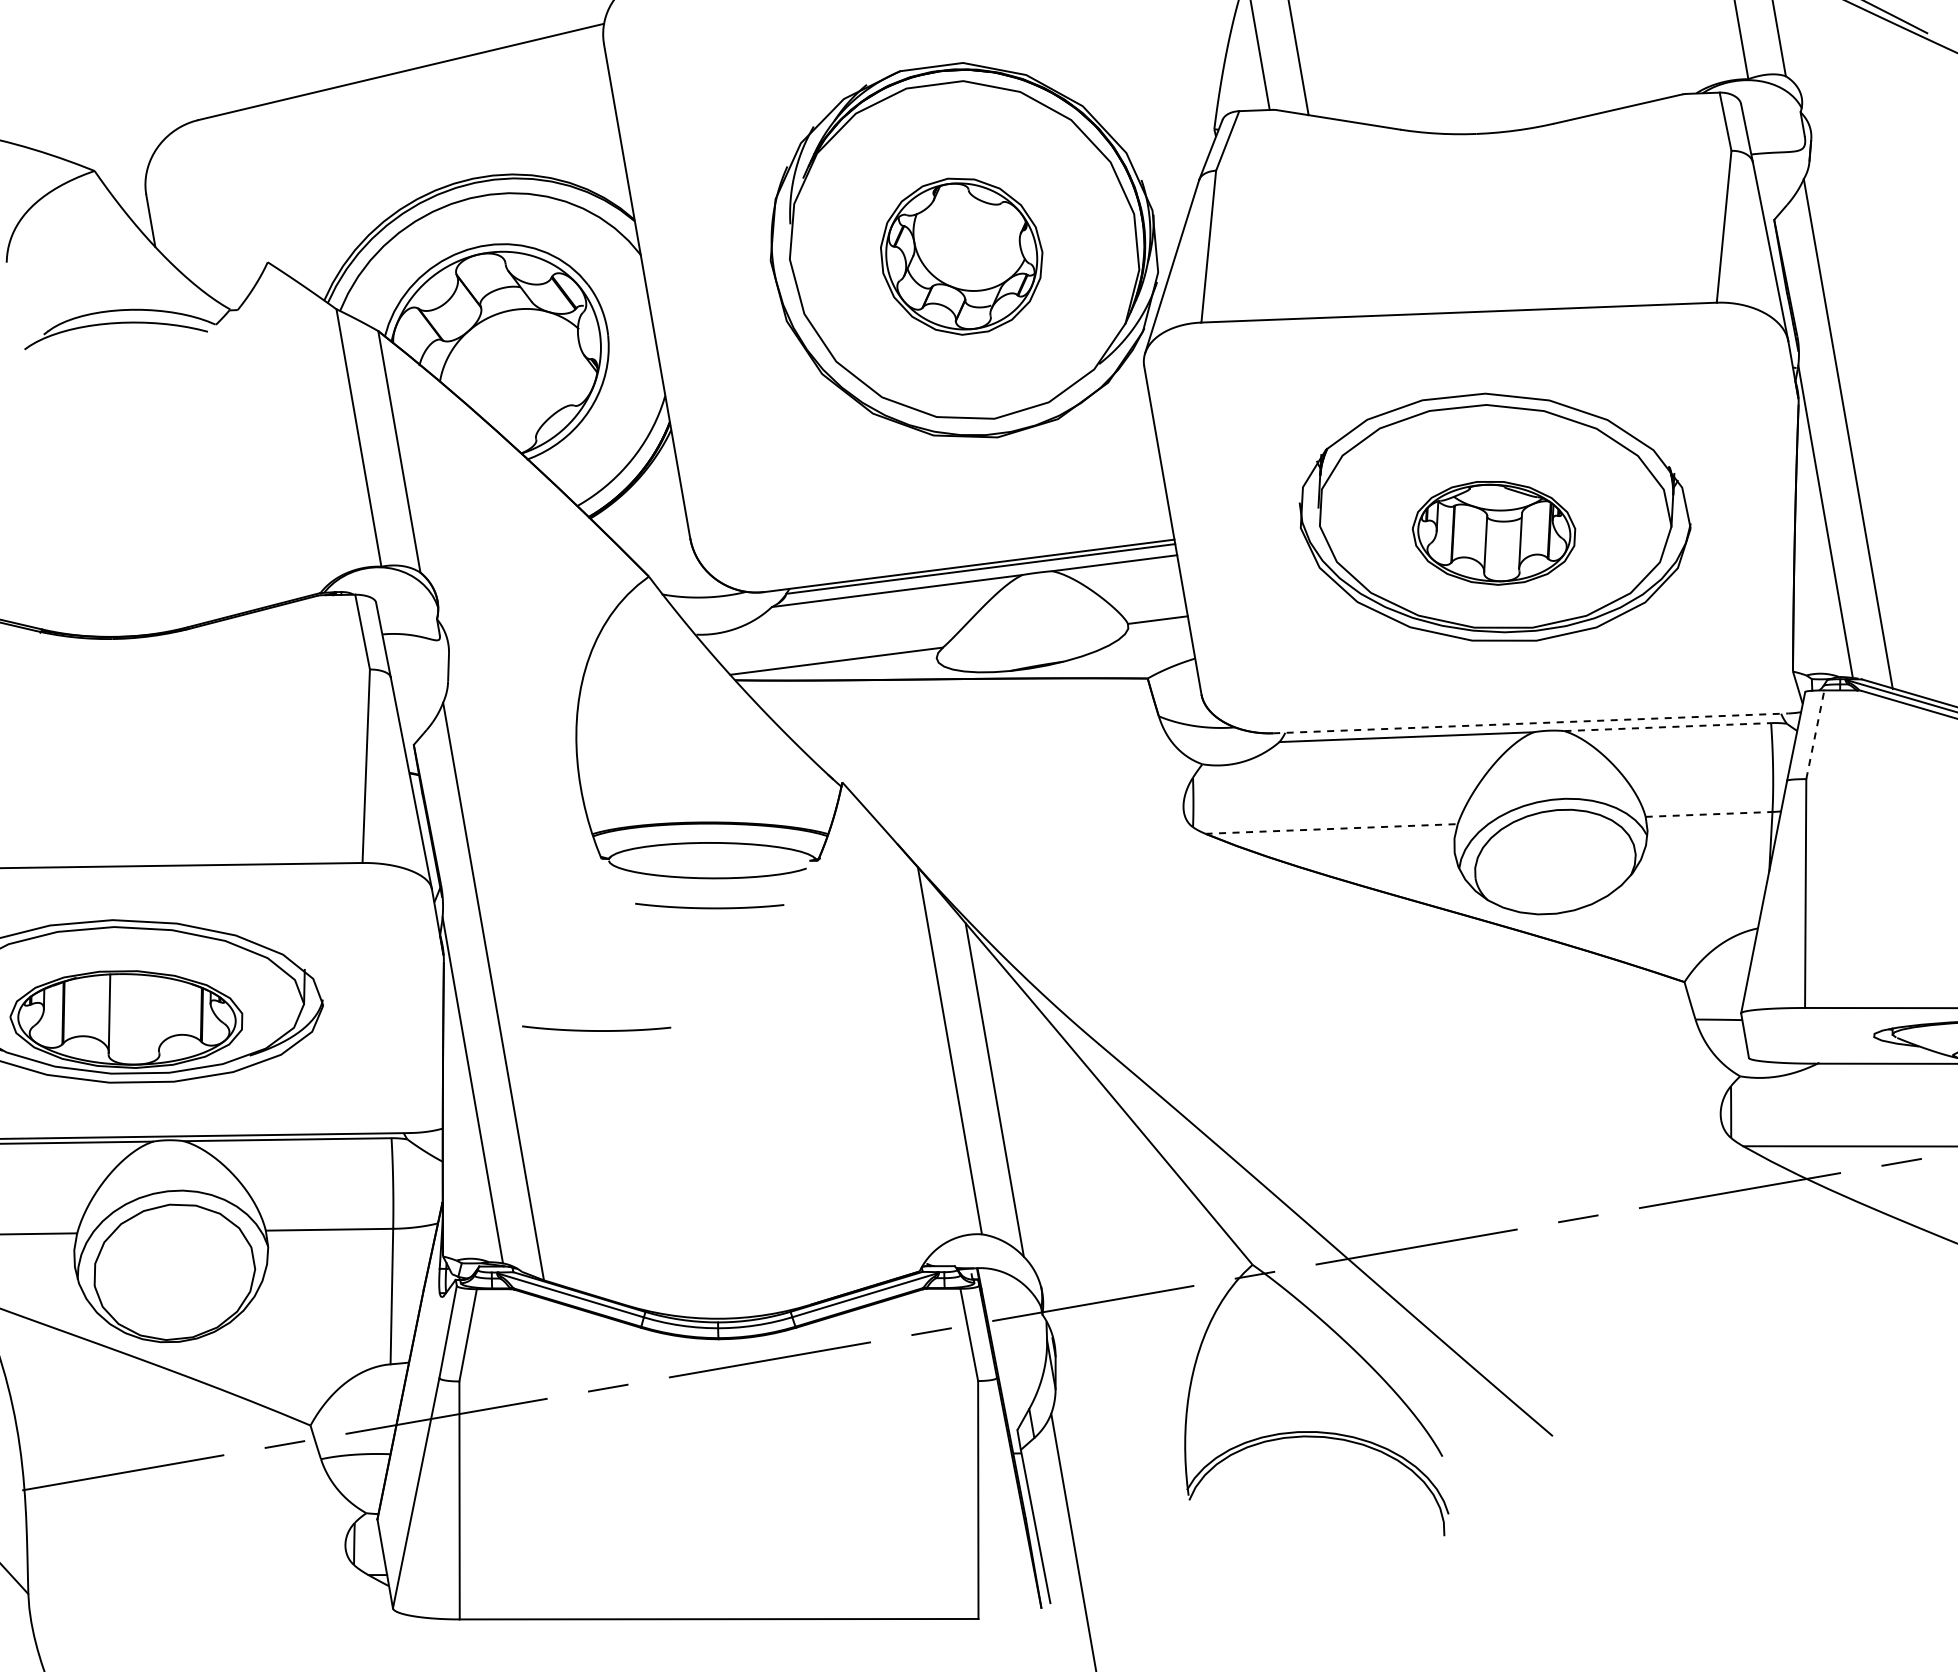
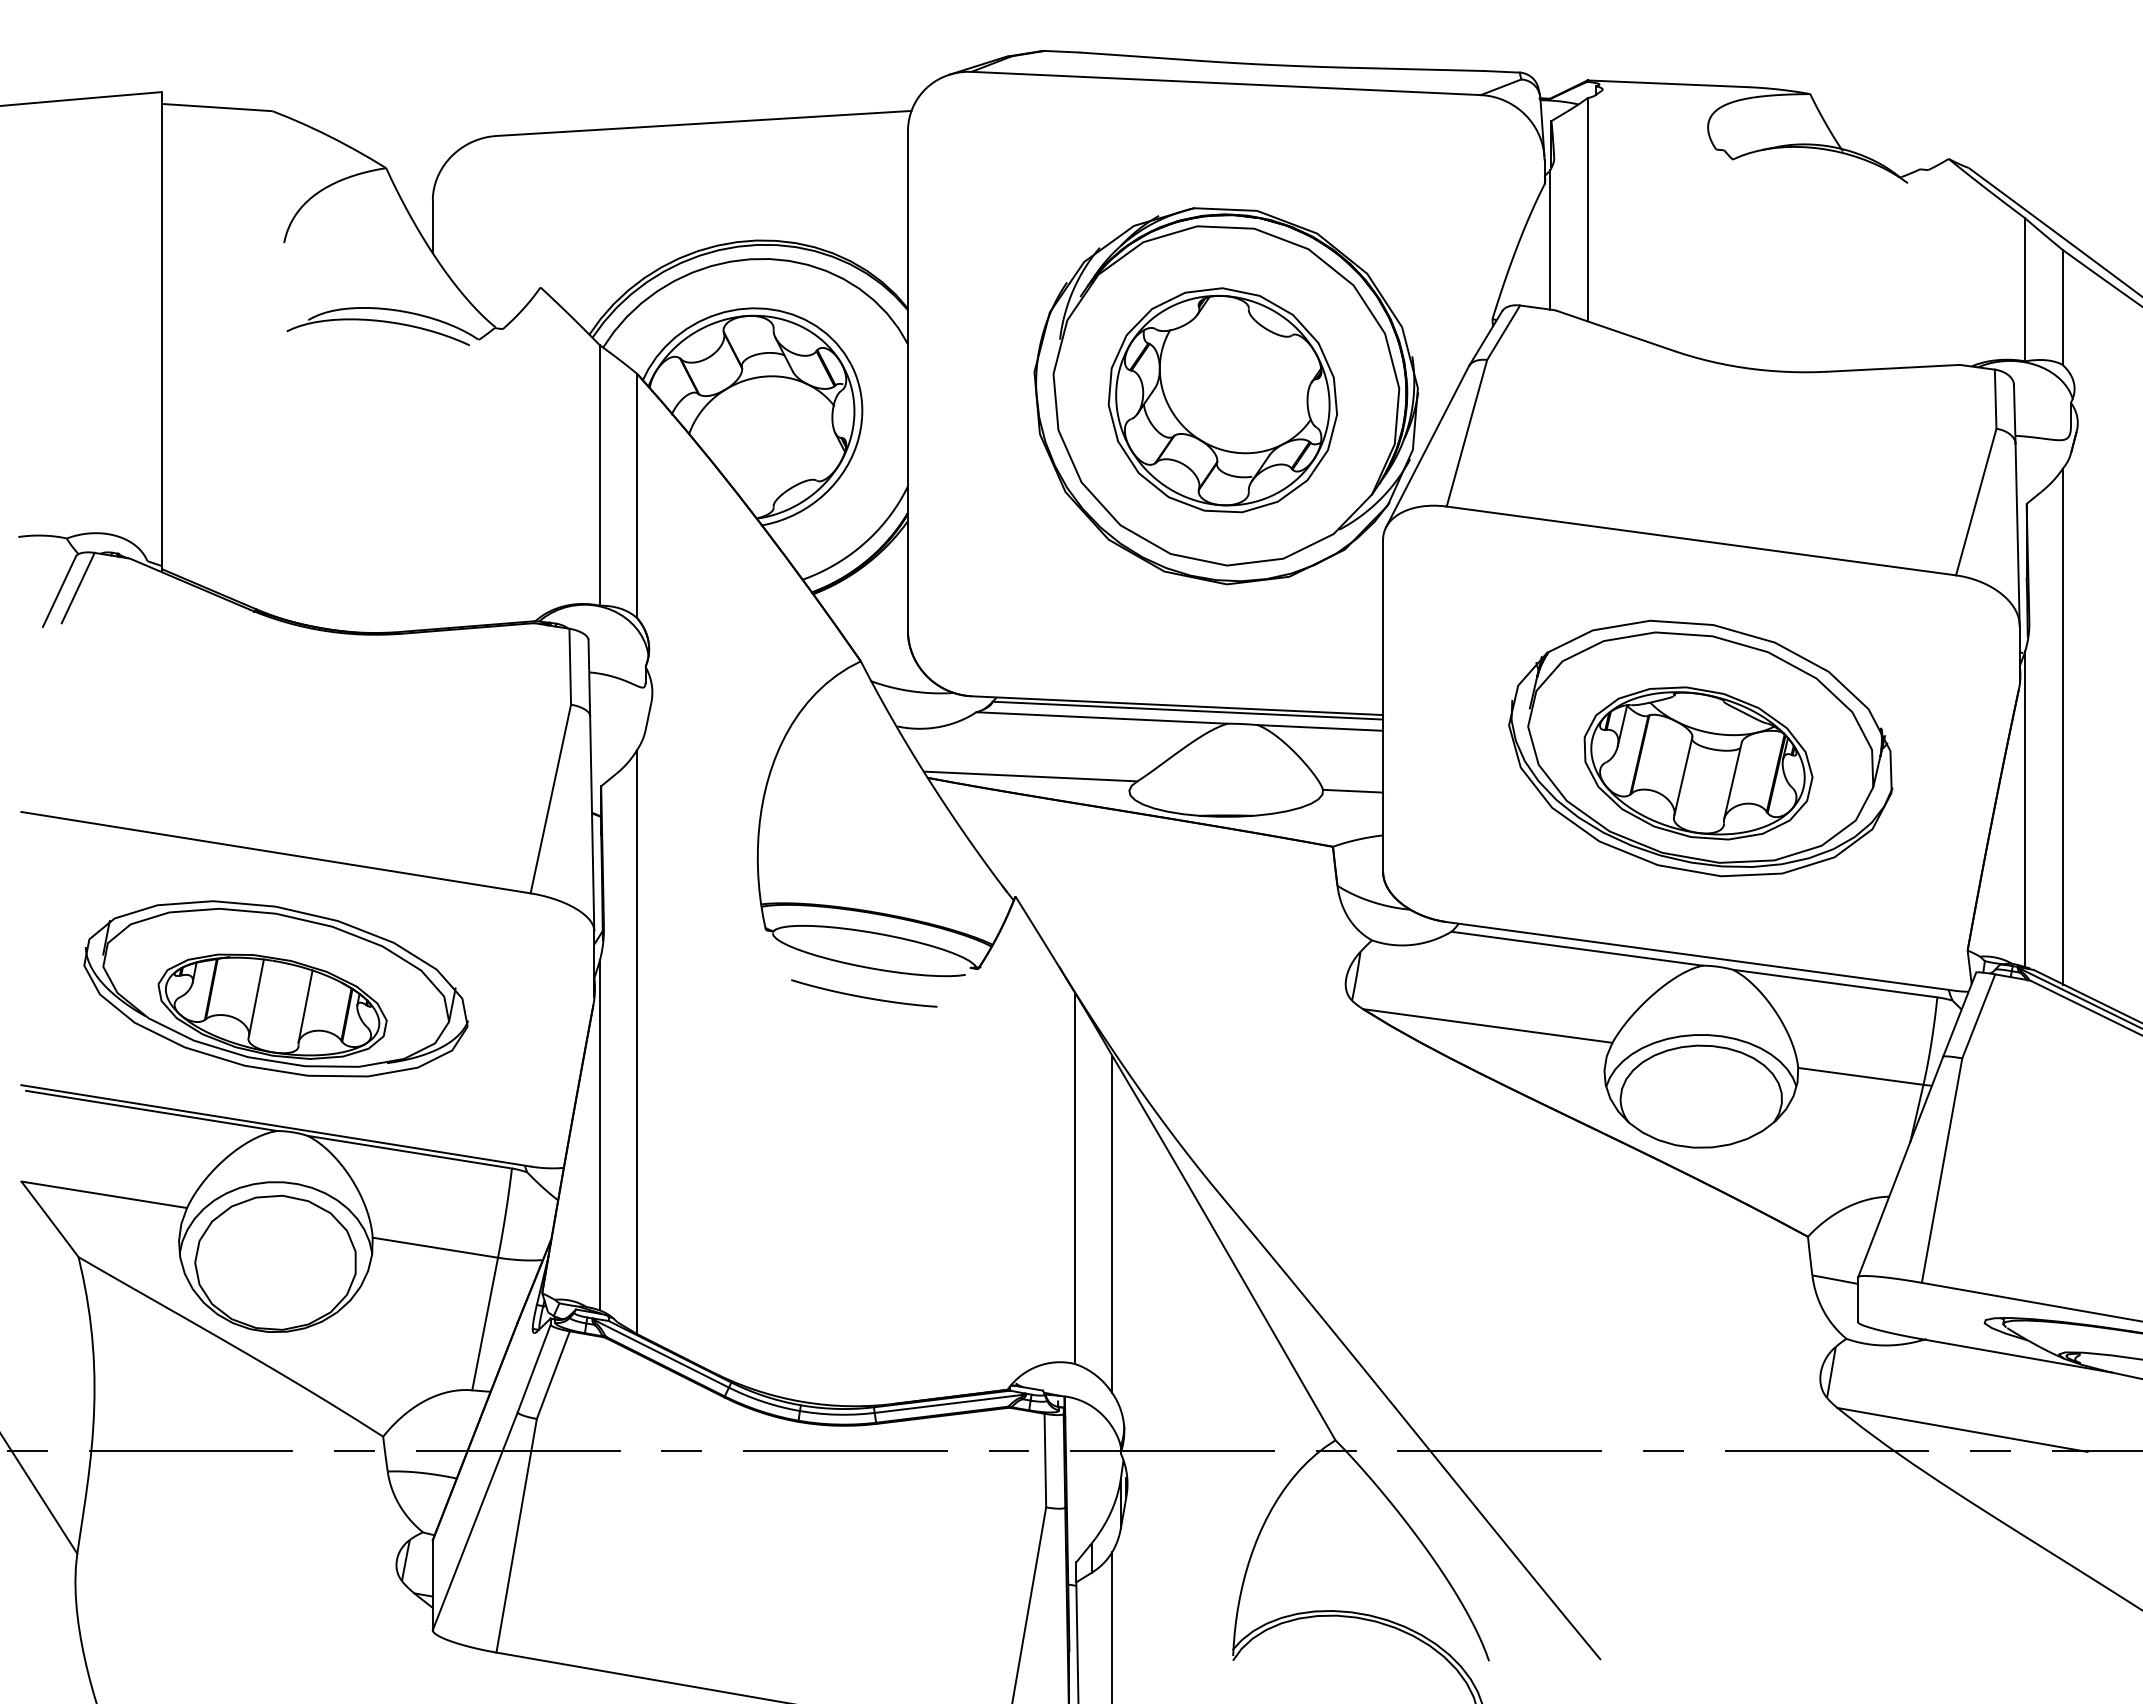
part: (961, 256) -> (1222, 400), size x1.43
part: (1494, 533) -> (1698, 763), size x1.43
line: (1530, 723) -> (1701, 956), dashed -> solid
line: (1668, 726) -> (1835, 983), dashed -> solid
line: (1814, 733) -> (1978, 1015), dashed -> solid
line: (1709, 814) -> (1861, 1076), dashed -> solid
line: (1331, 829) -> (1487, 1026), dashed -> solid
line: (159, 1013) -> (305, 1006), added
curve: (597, 1029) -> (732, 1097), removed

